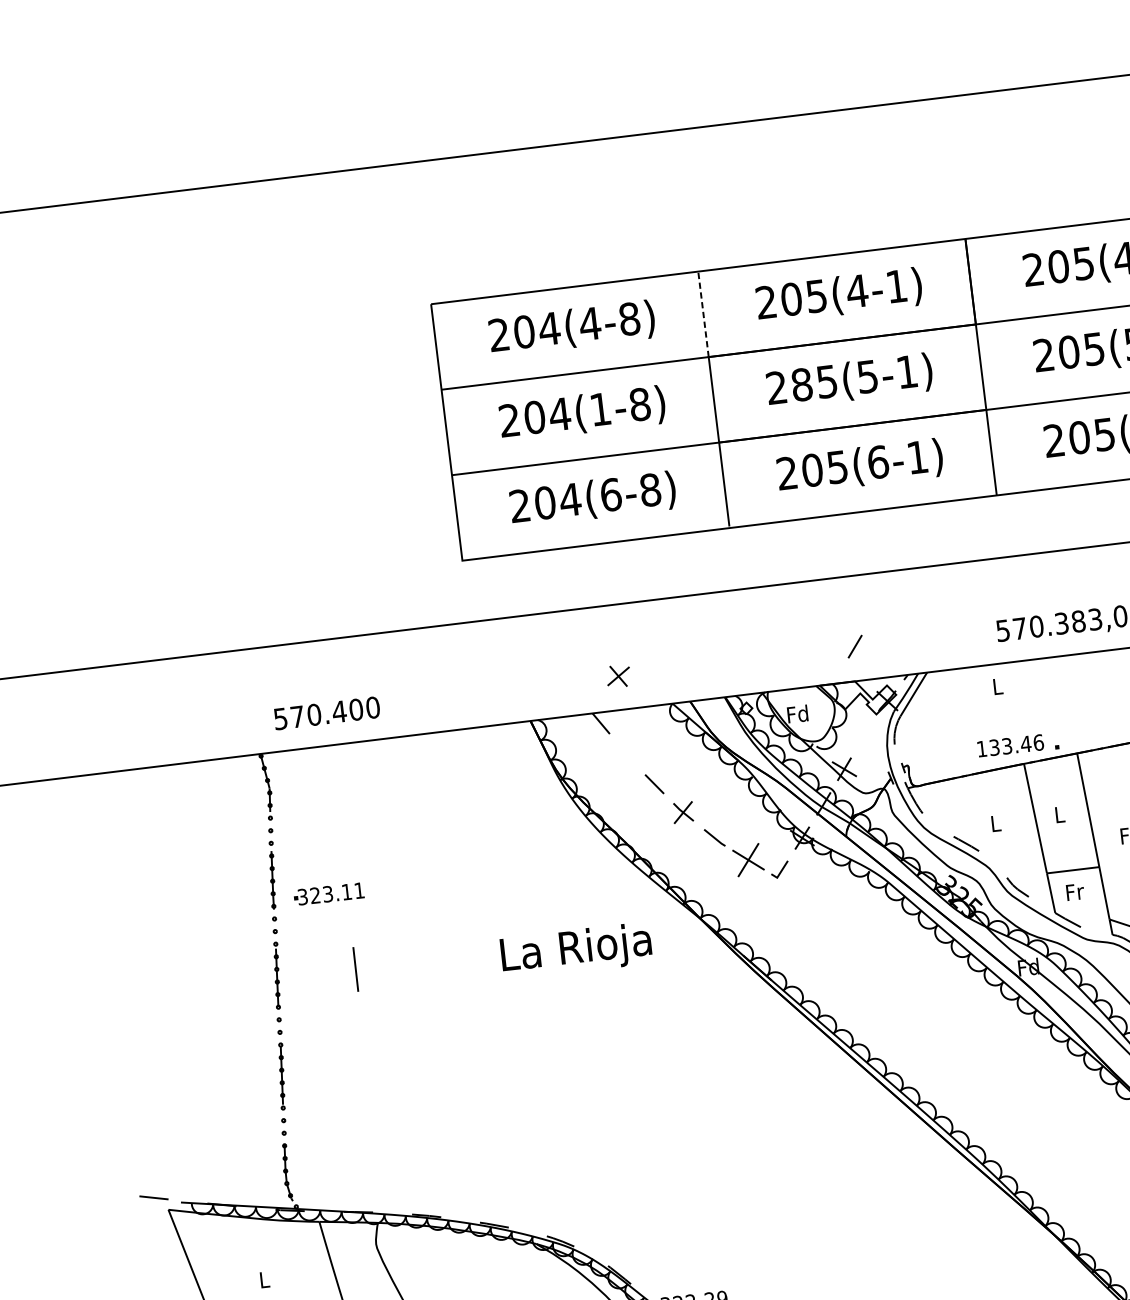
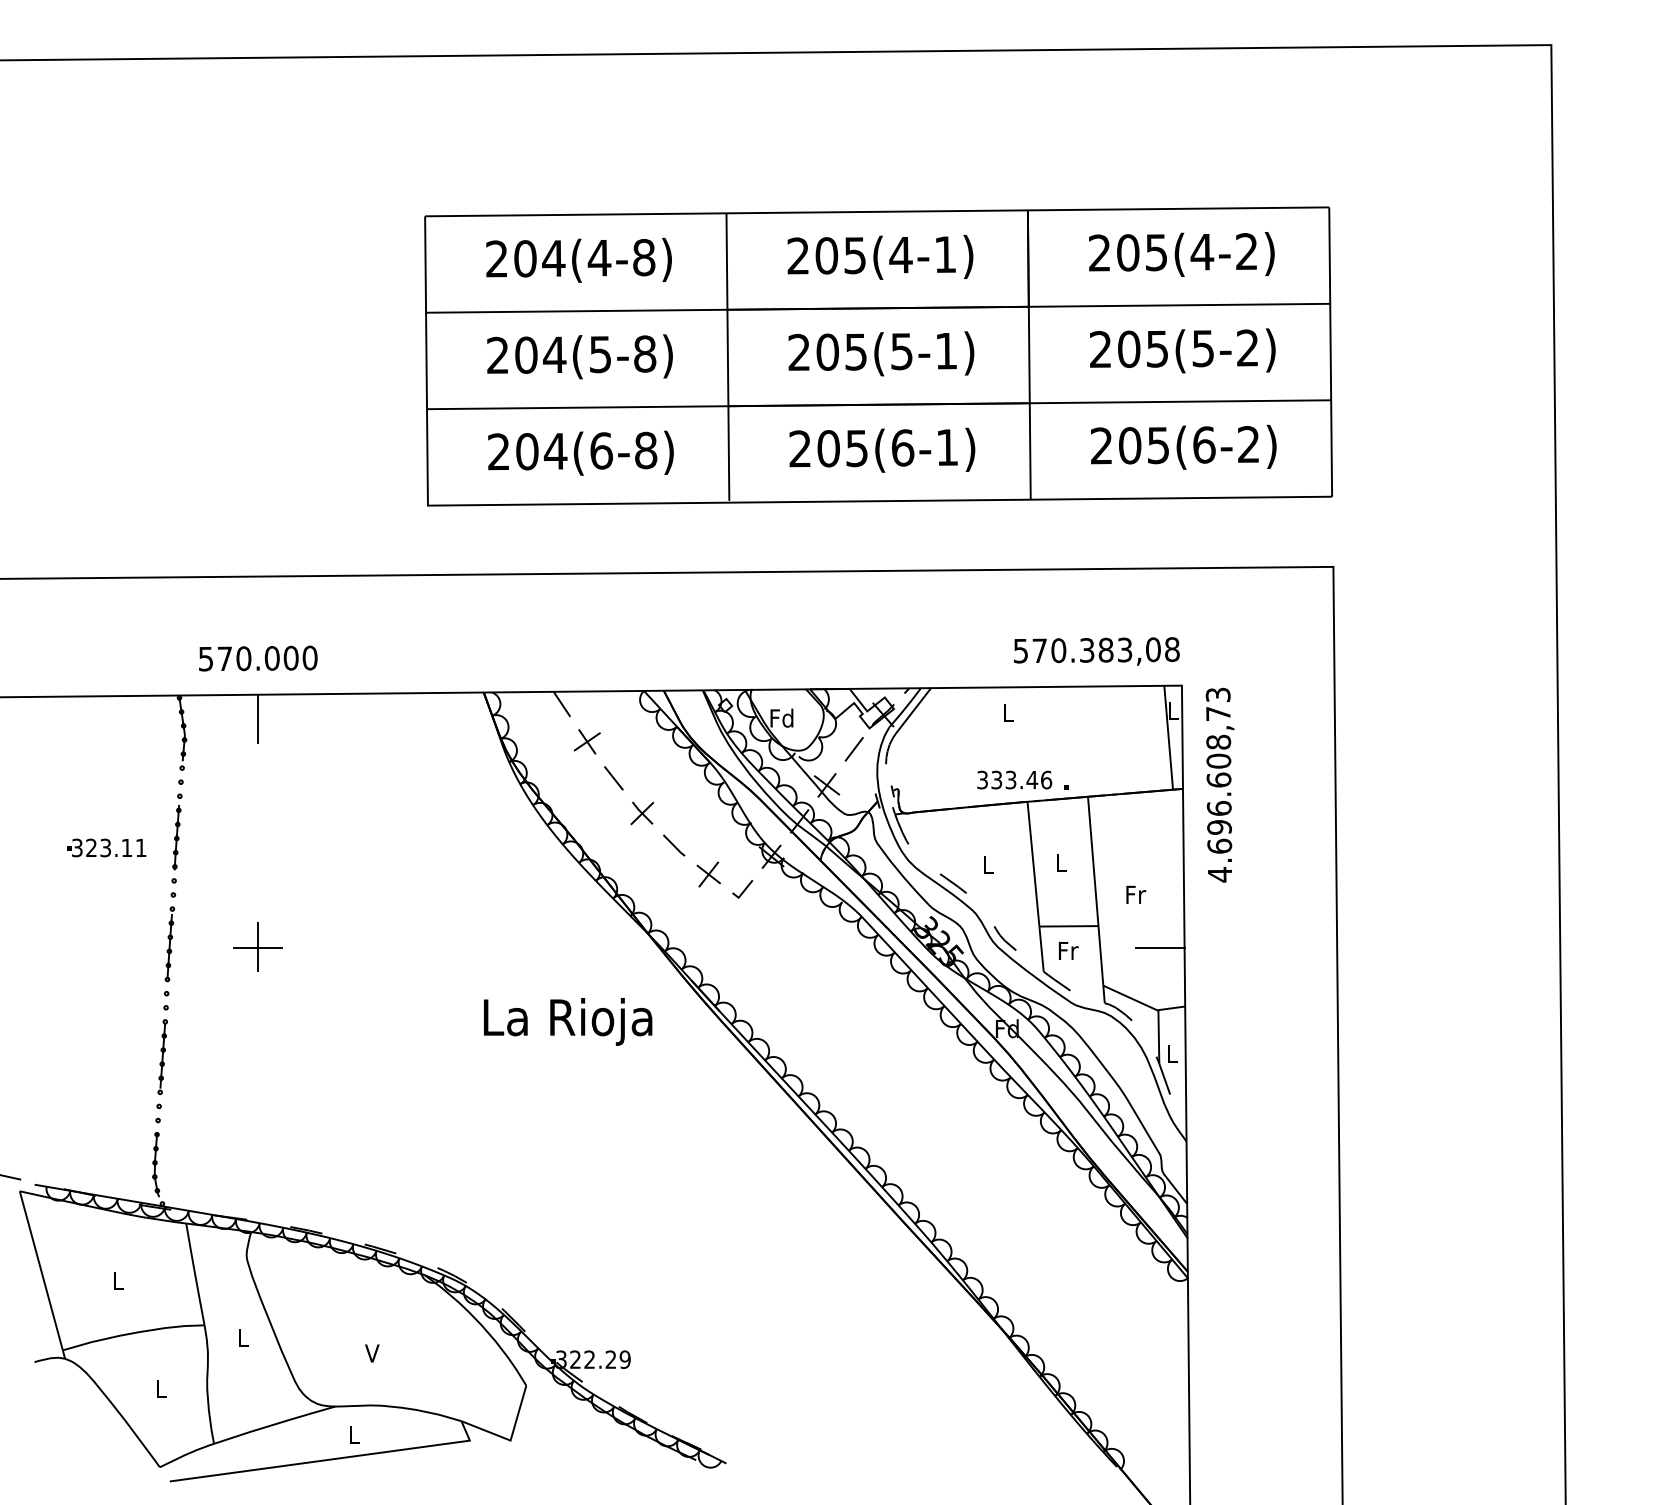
line: (703, 314) -> (726, 261), dashed -> solid
text: (801, 384) -> (827, 351), 285(5-1) -> 205(5-1)
text: (600, 409) -> (600, 354), 204(1-8) -> 204(5-8)
line: (854, 646) -> (853, 749), moved
part: (617, 676) -> (586, 741), moved
text: (339, 711) -> (272, 658), 570.400 -> 570.000
text: (981, 748) -> (982, 779), 133.46 -> 333.46
line: (333, 766) -> (258, 718), added
part: (748, 860) -> (708, 874), size x0.71
text: (328, 893) -> (106, 847), moved
text: (576, 950) -> (568, 1021), moved
line: (356, 969) -> (258, 947), added

